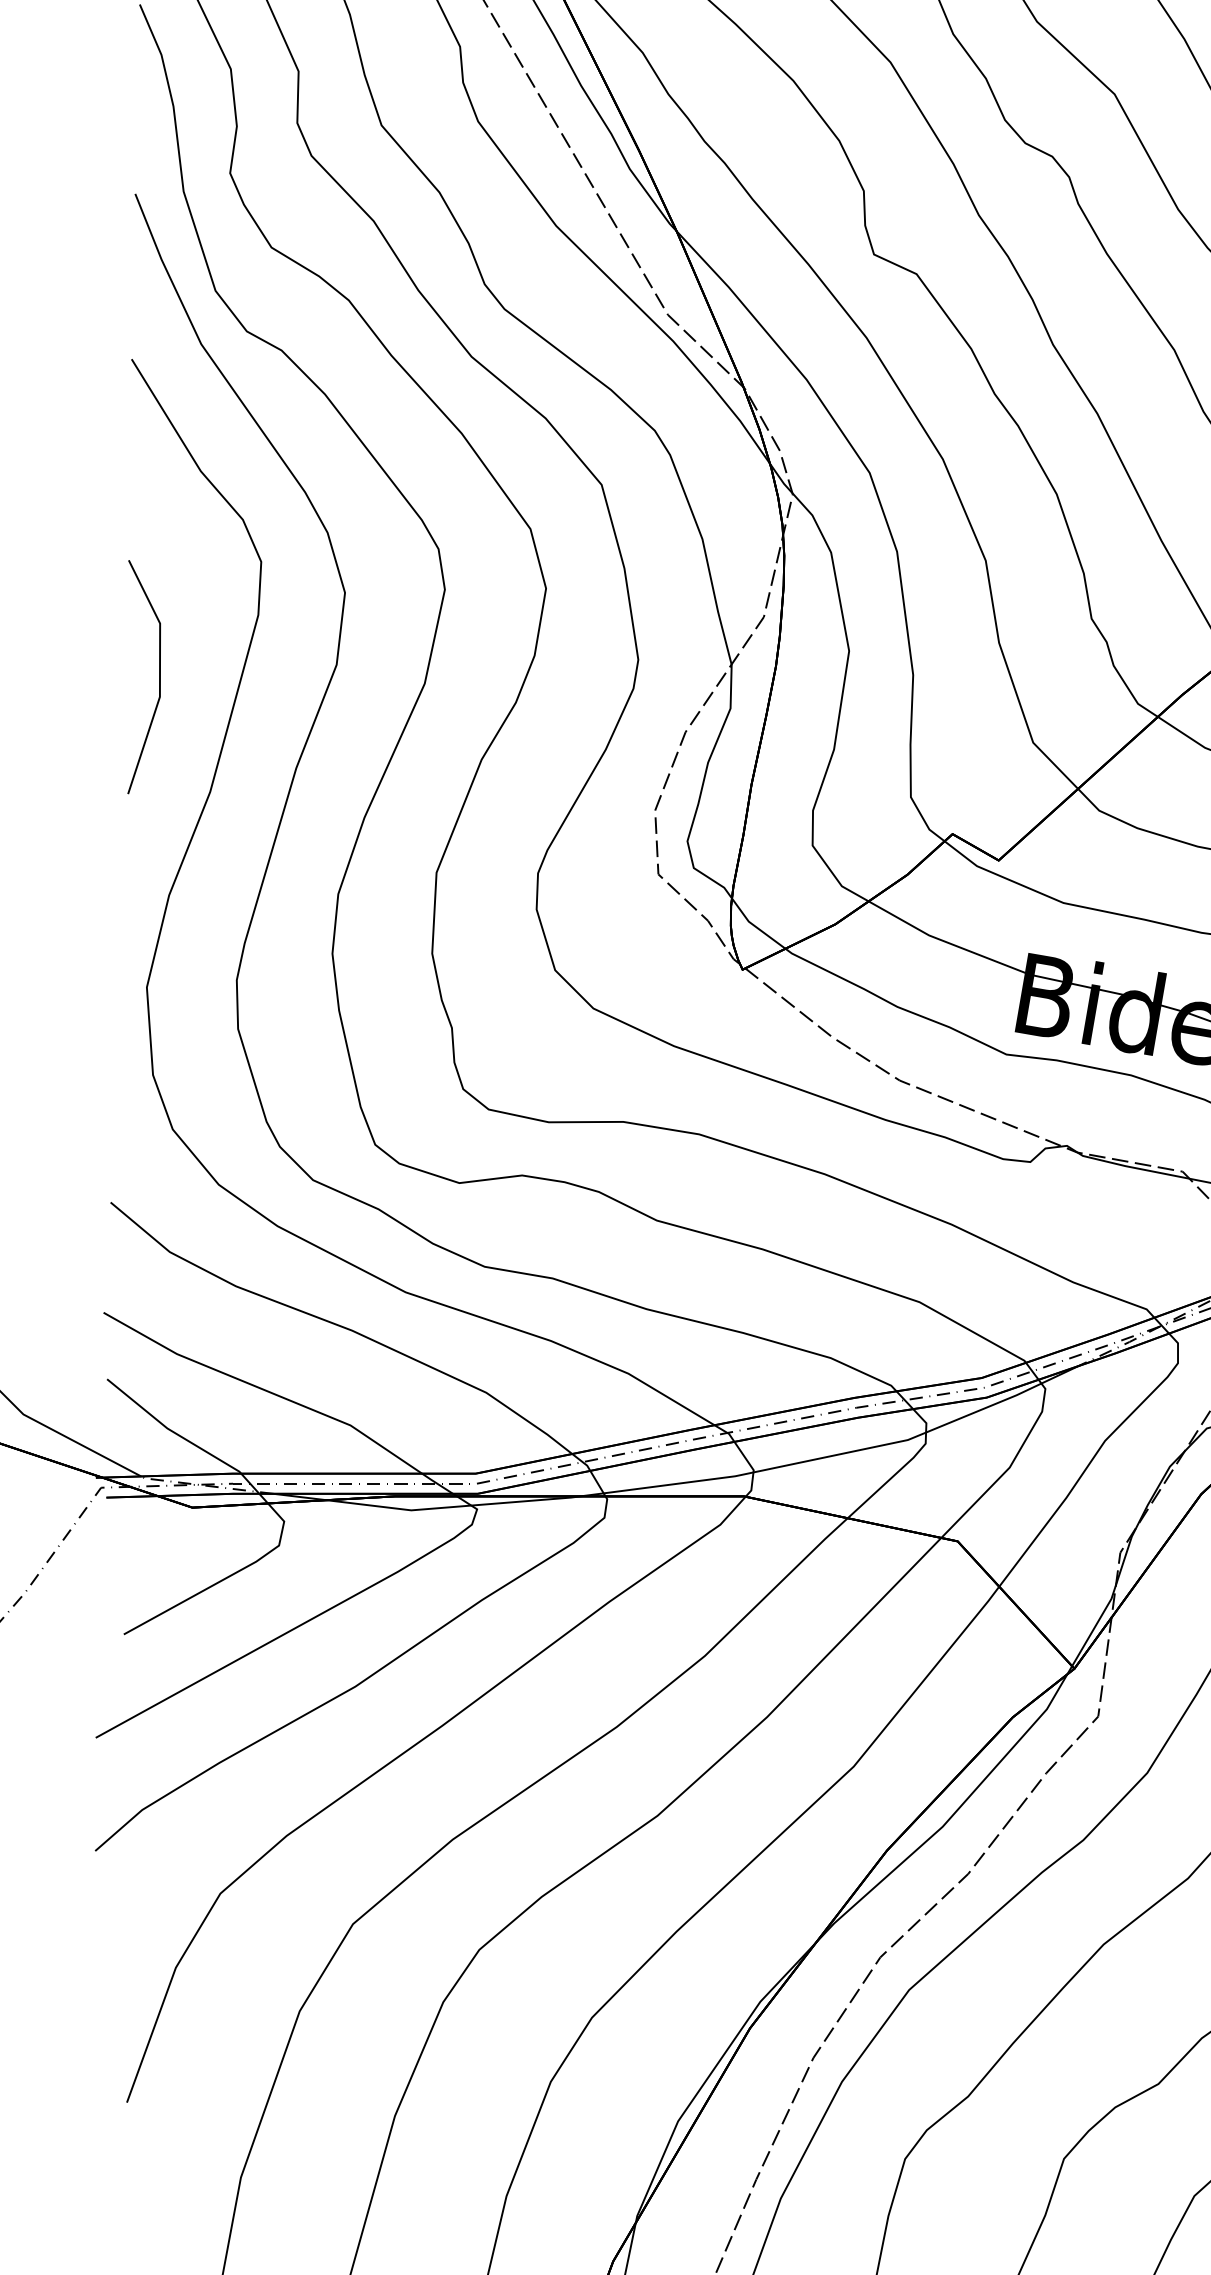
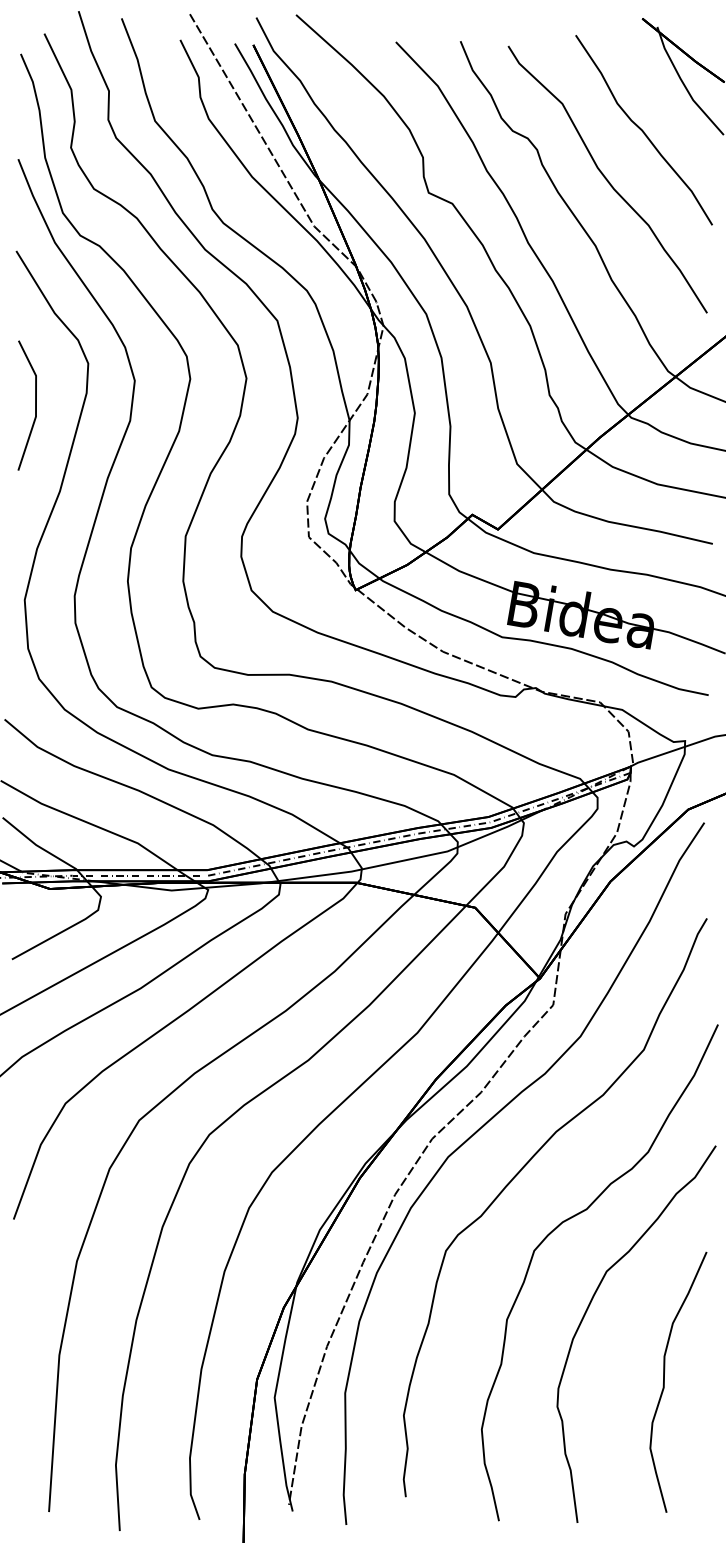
line: (159, 676) -> (35, 405), moved

